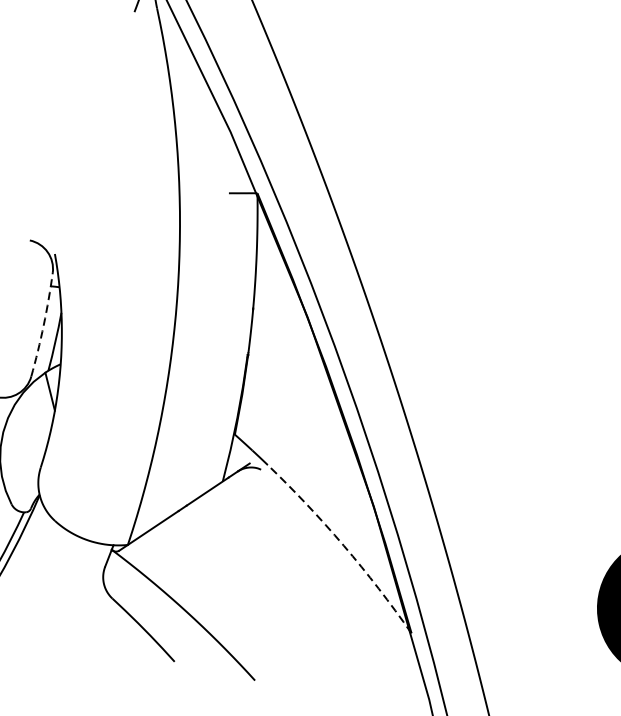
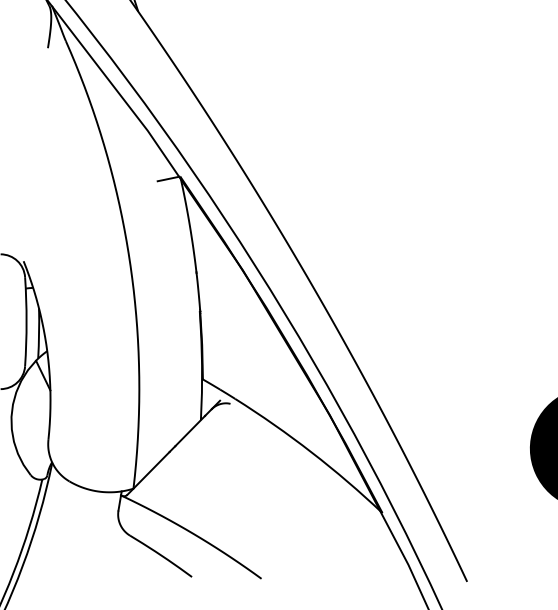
arc: (43, 324) -> (26, 321), dashed -> solid
arc: (343, 545) -> (311, 452), dashed -> solid

